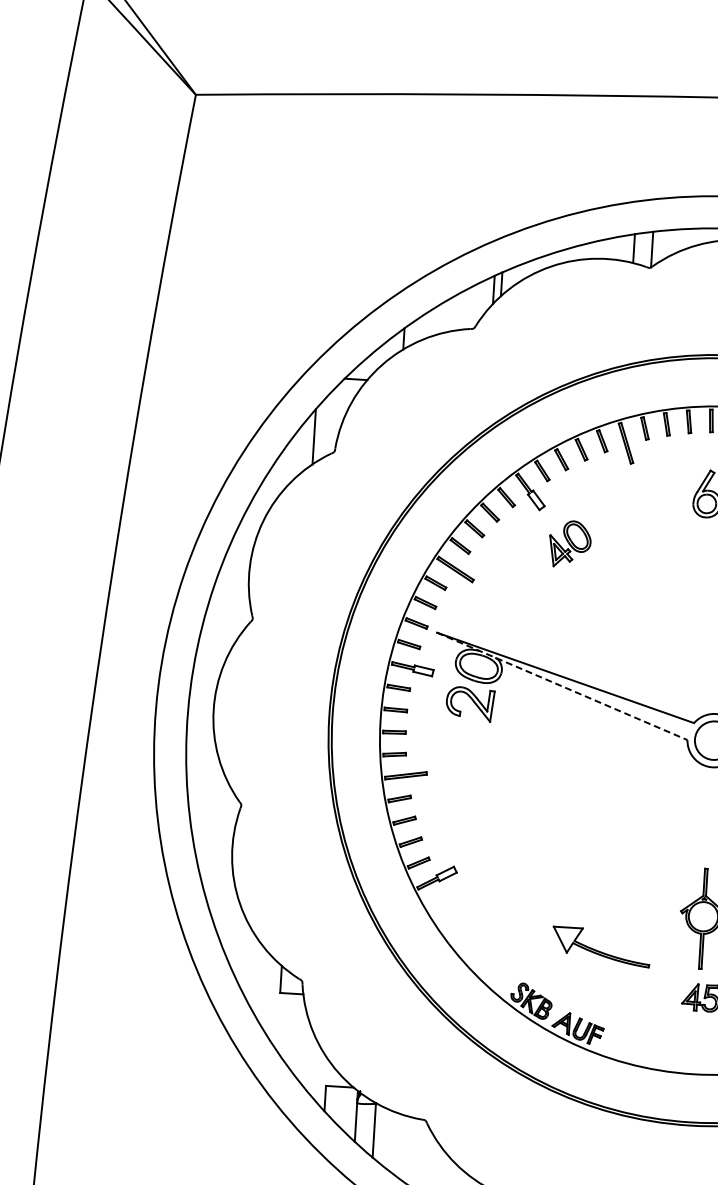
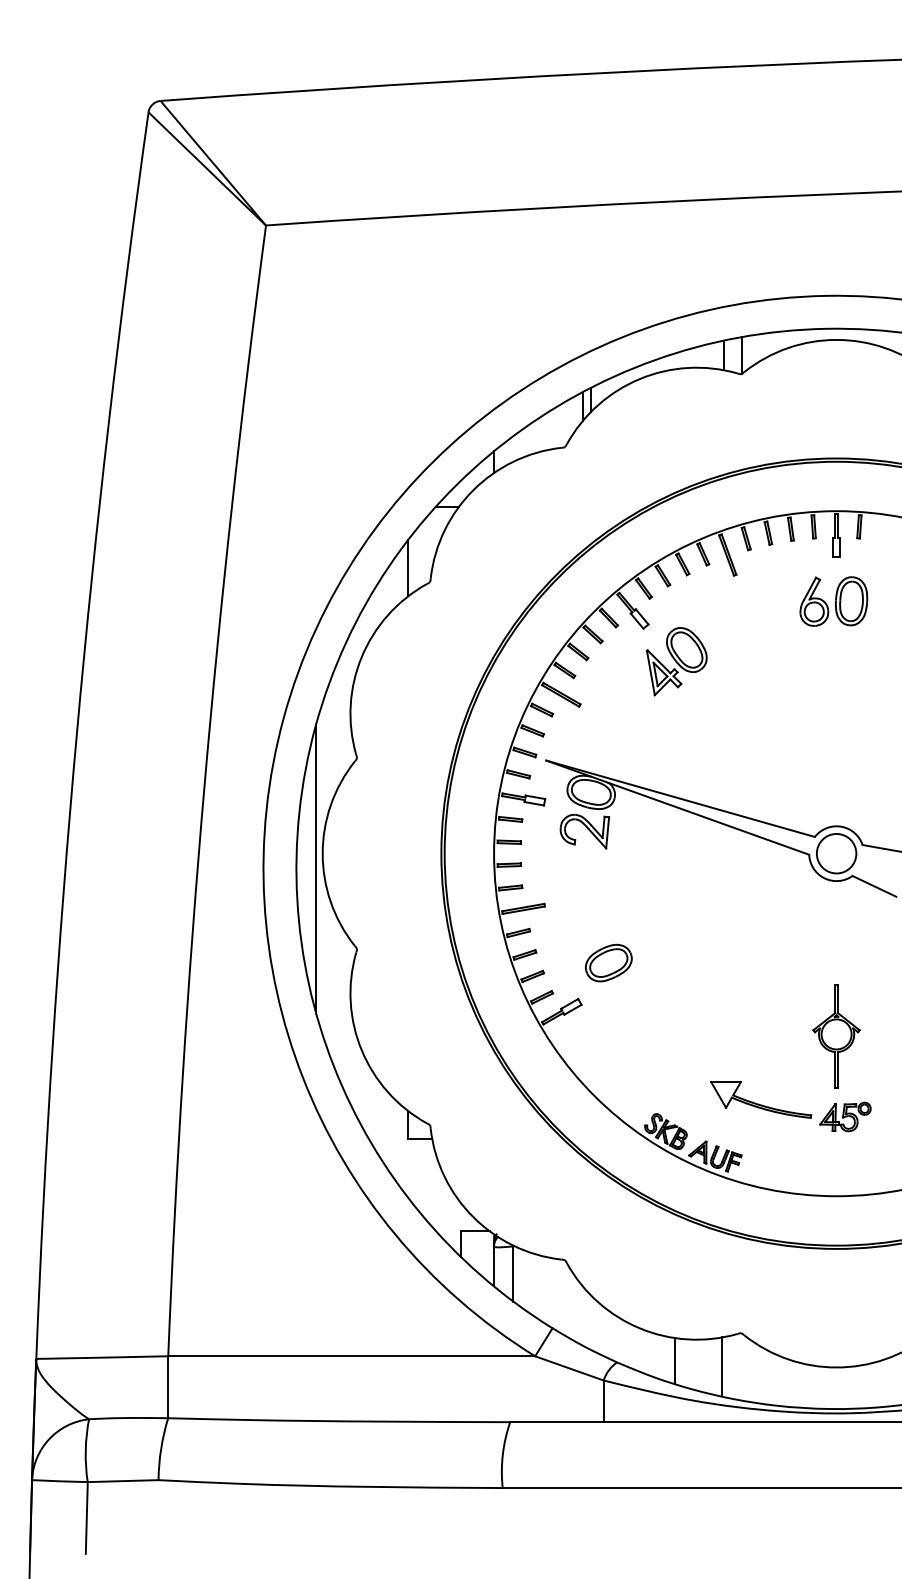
part: (569, 543) -> (676, 661), size x1.43
line: (562, 686) -> (677, 807), dashed -> solid
line: (206, 724) -> (316, 868), added
part: (485, 833) -> (608, 962), added
part: (601, 946) -> (761, 1099), moved

